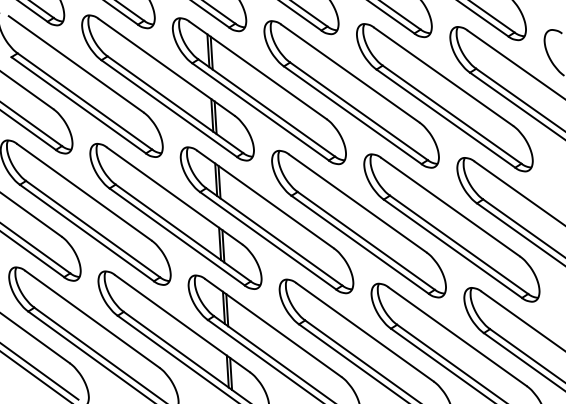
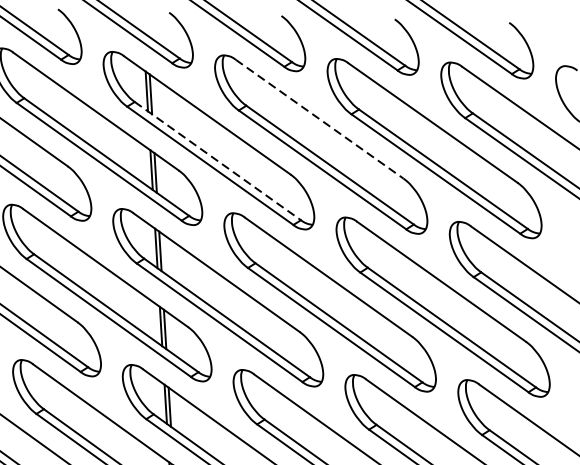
line: (350, 73) -> (319, 119), solid -> dashed
line: (266, 108) -> (217, 161), solid -> dashed

